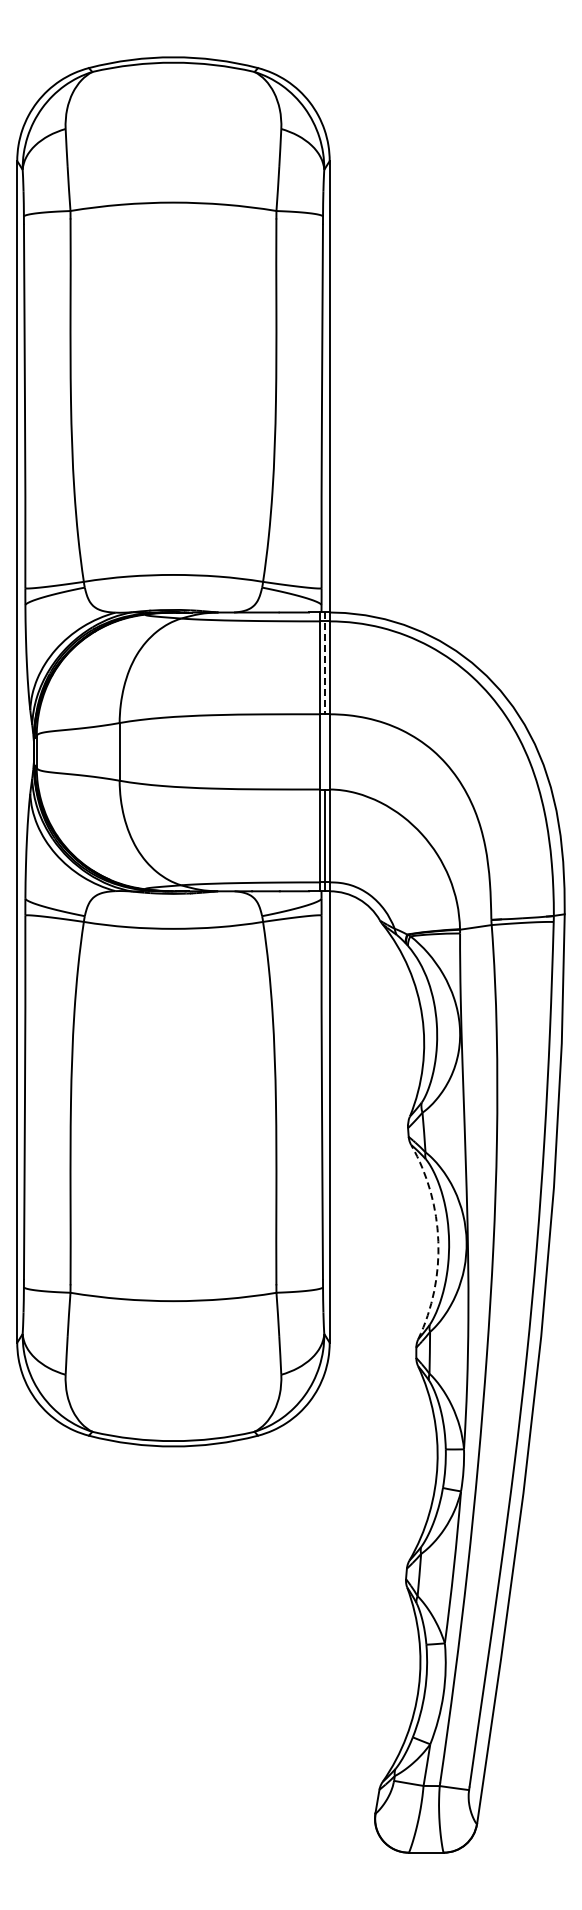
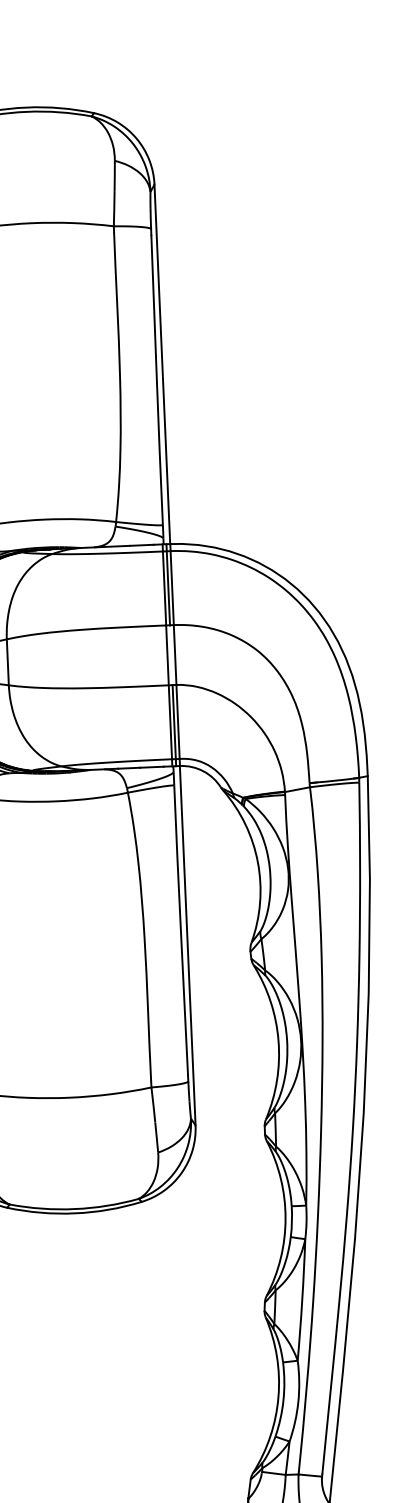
line: (325, 663) -> (168, 584), dashed -> solid
arc: (438, 1241) -> (278, 1041), dashed -> solid

